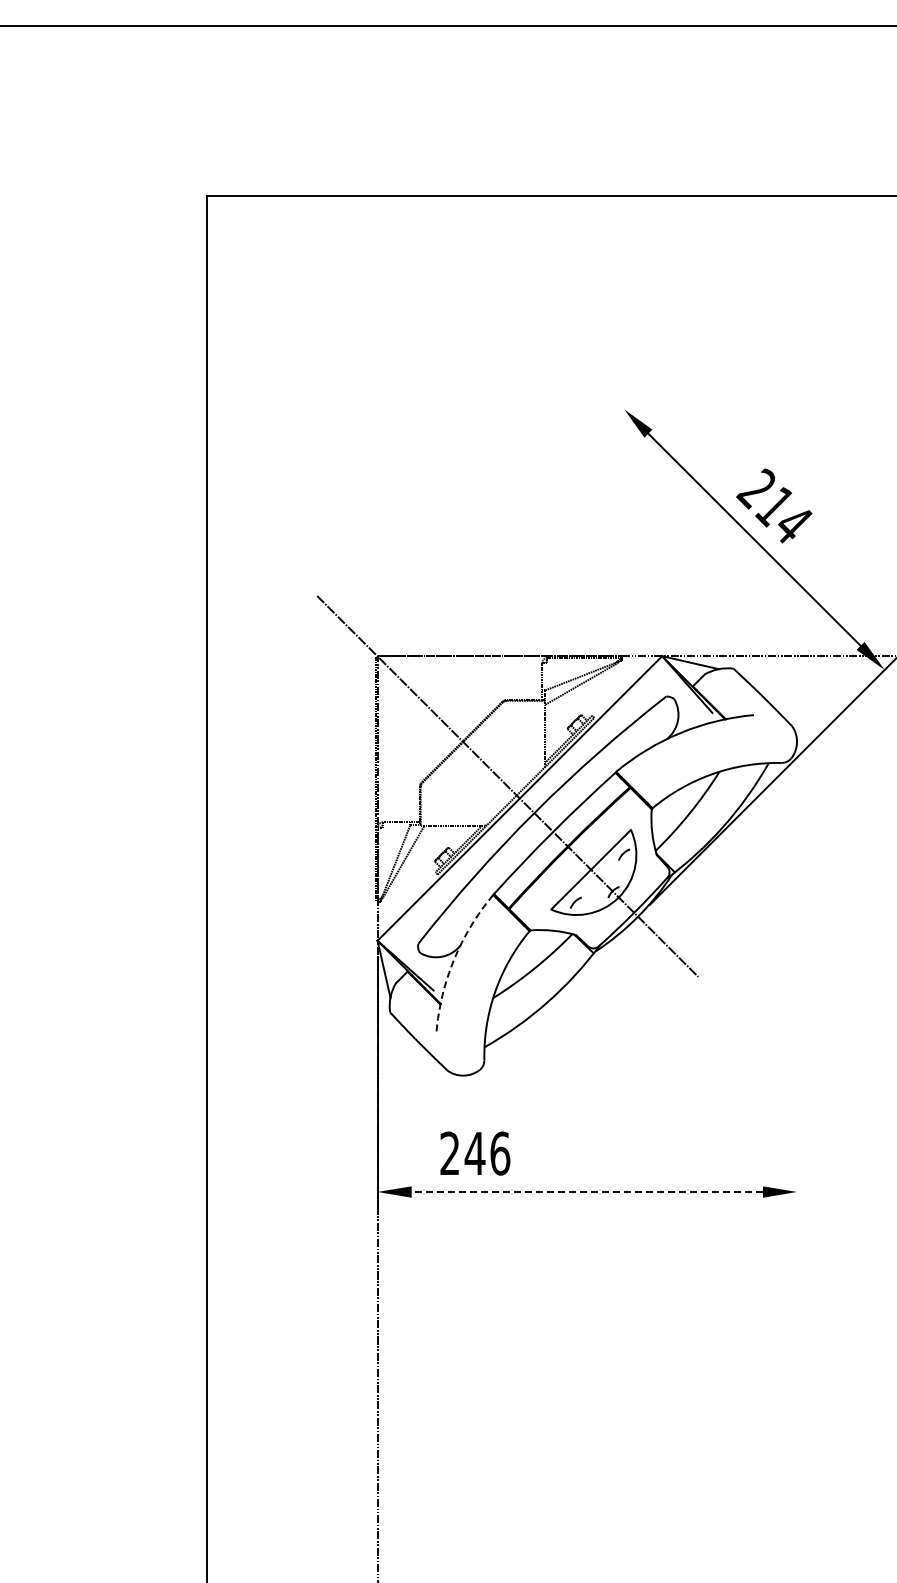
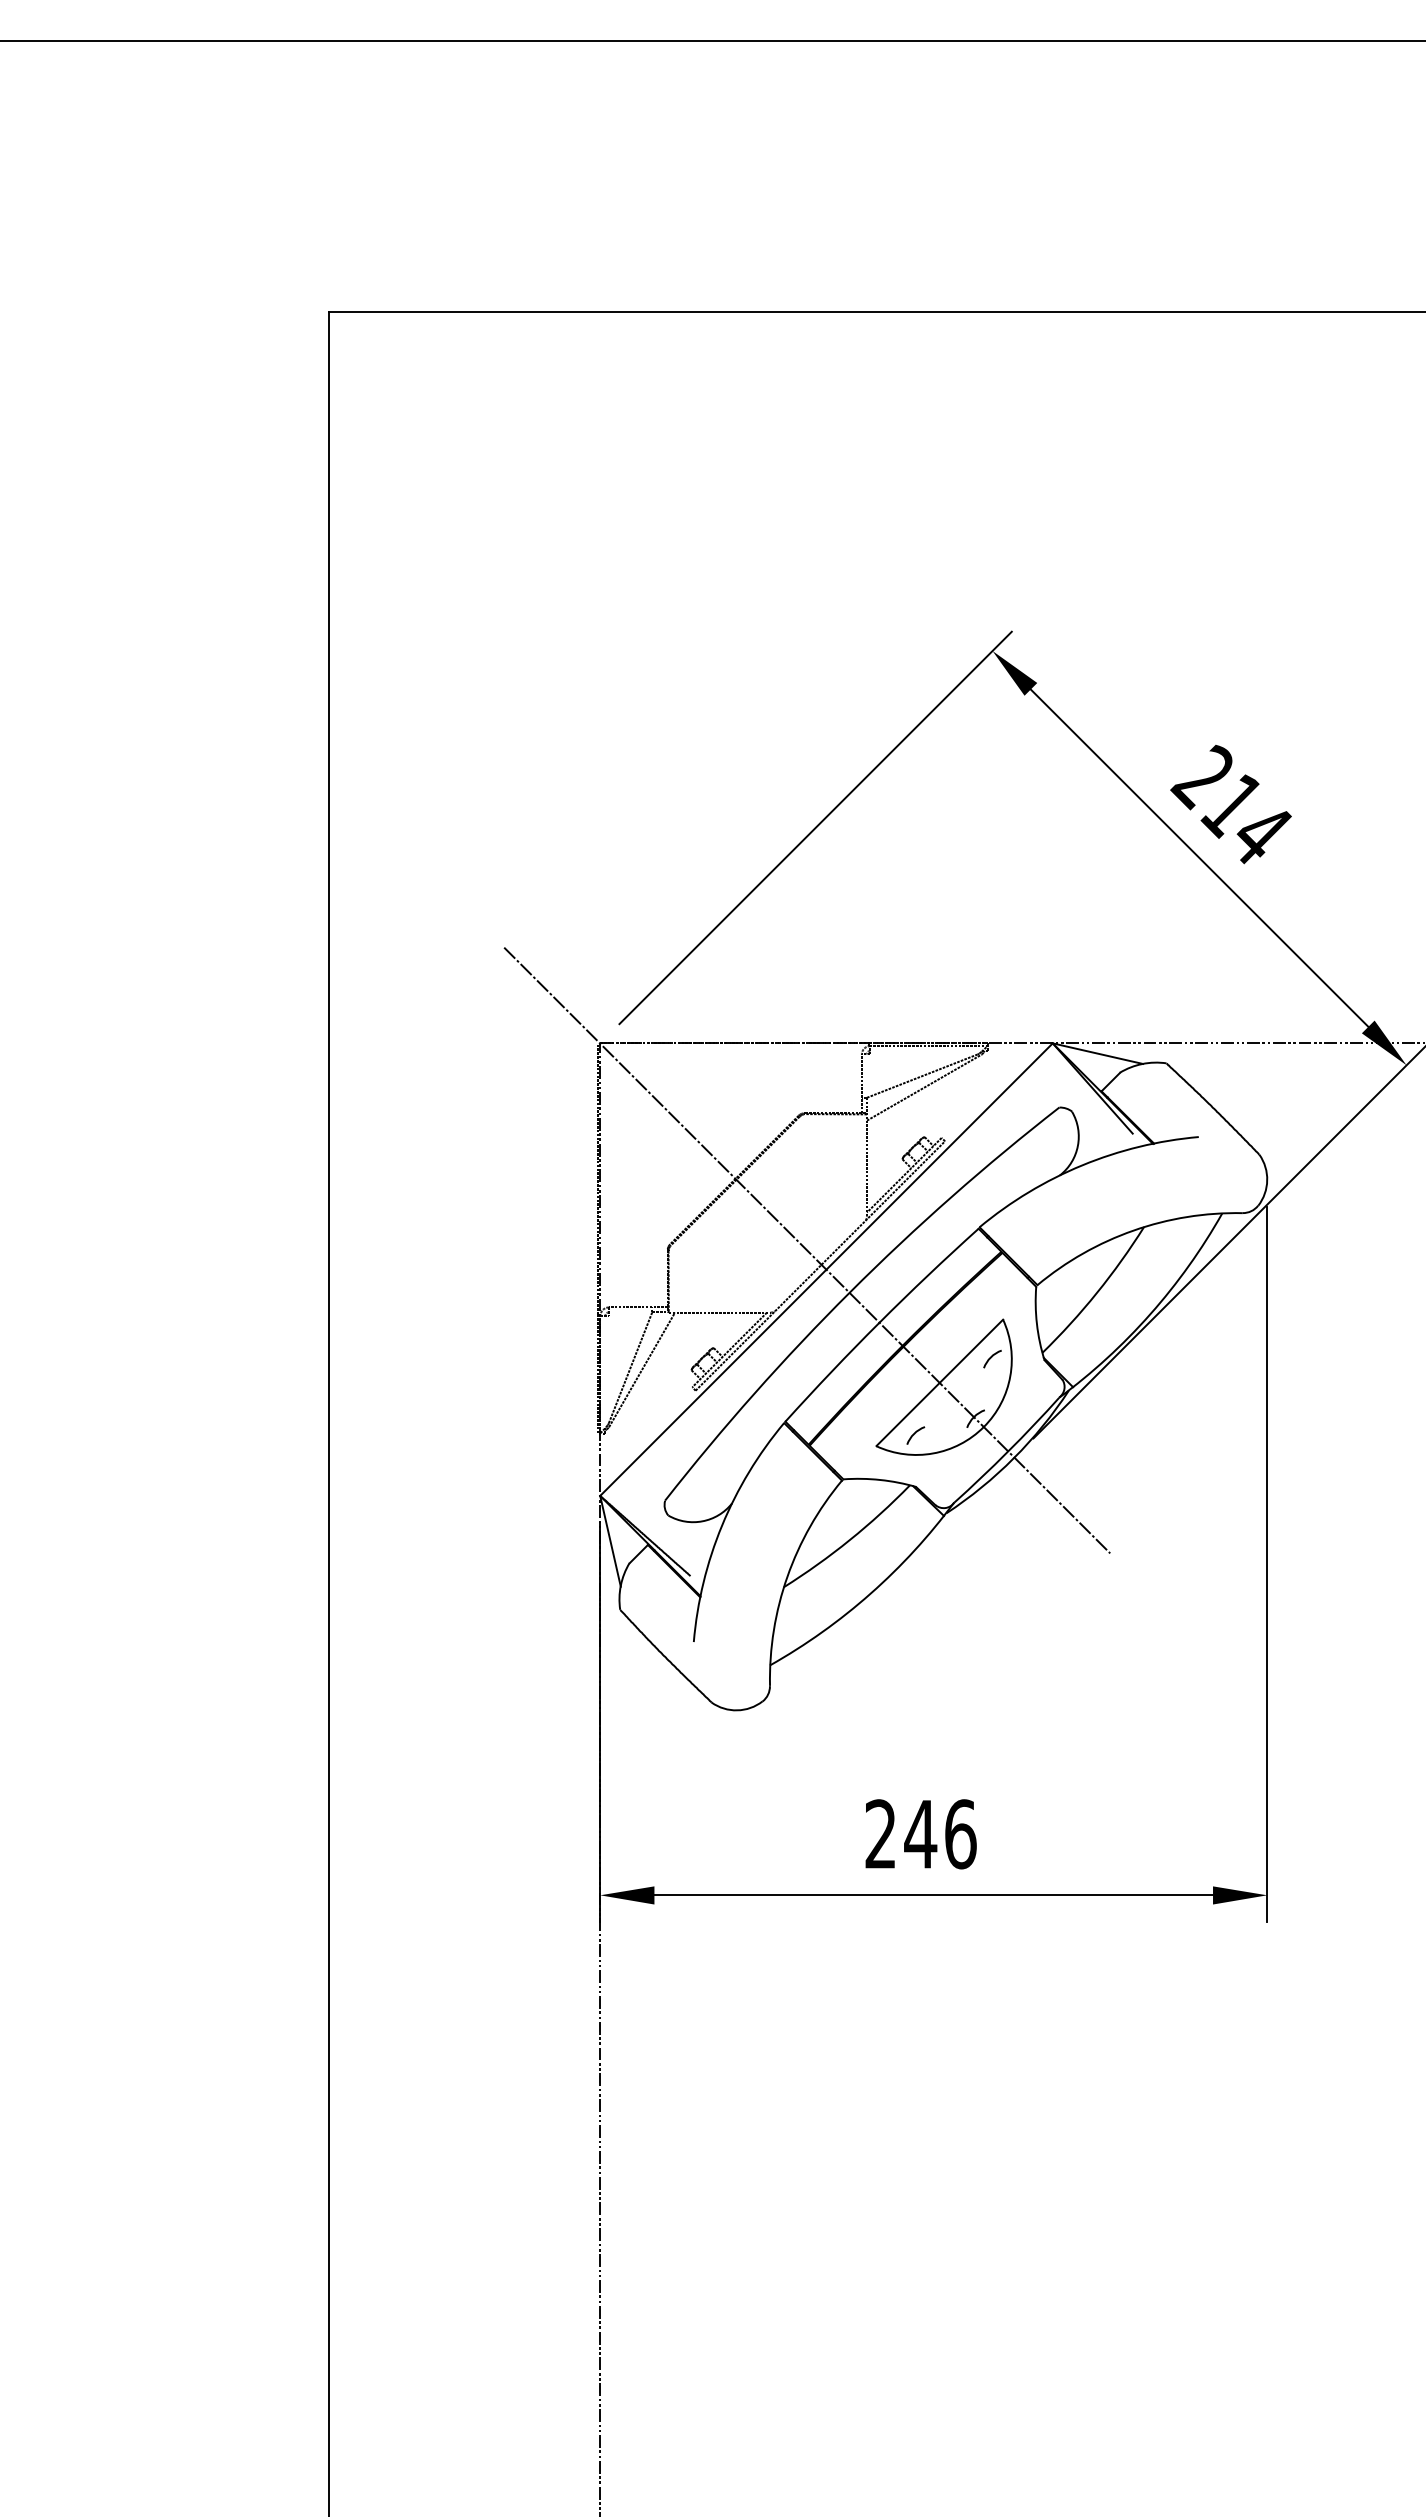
line: (512, 520) -> (814, 827), added
arc: (454, 959) -> (722, 1525), dashed -> solid
line: (797, 983) -> (1267, 1563), added
text: (475, 1153) -> (921, 1834), moved
line: (587, 1191) -> (934, 1894), dashed -> solid

